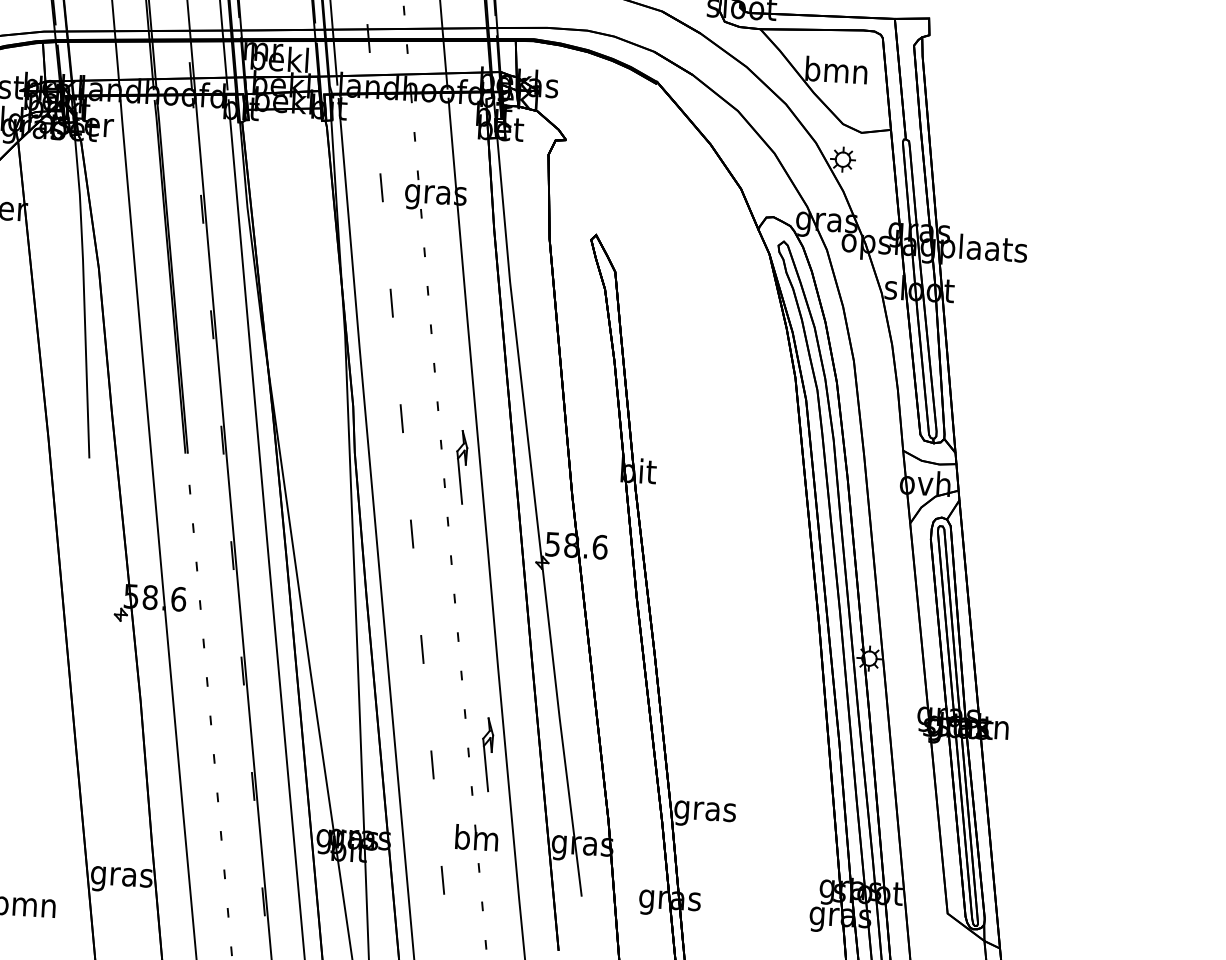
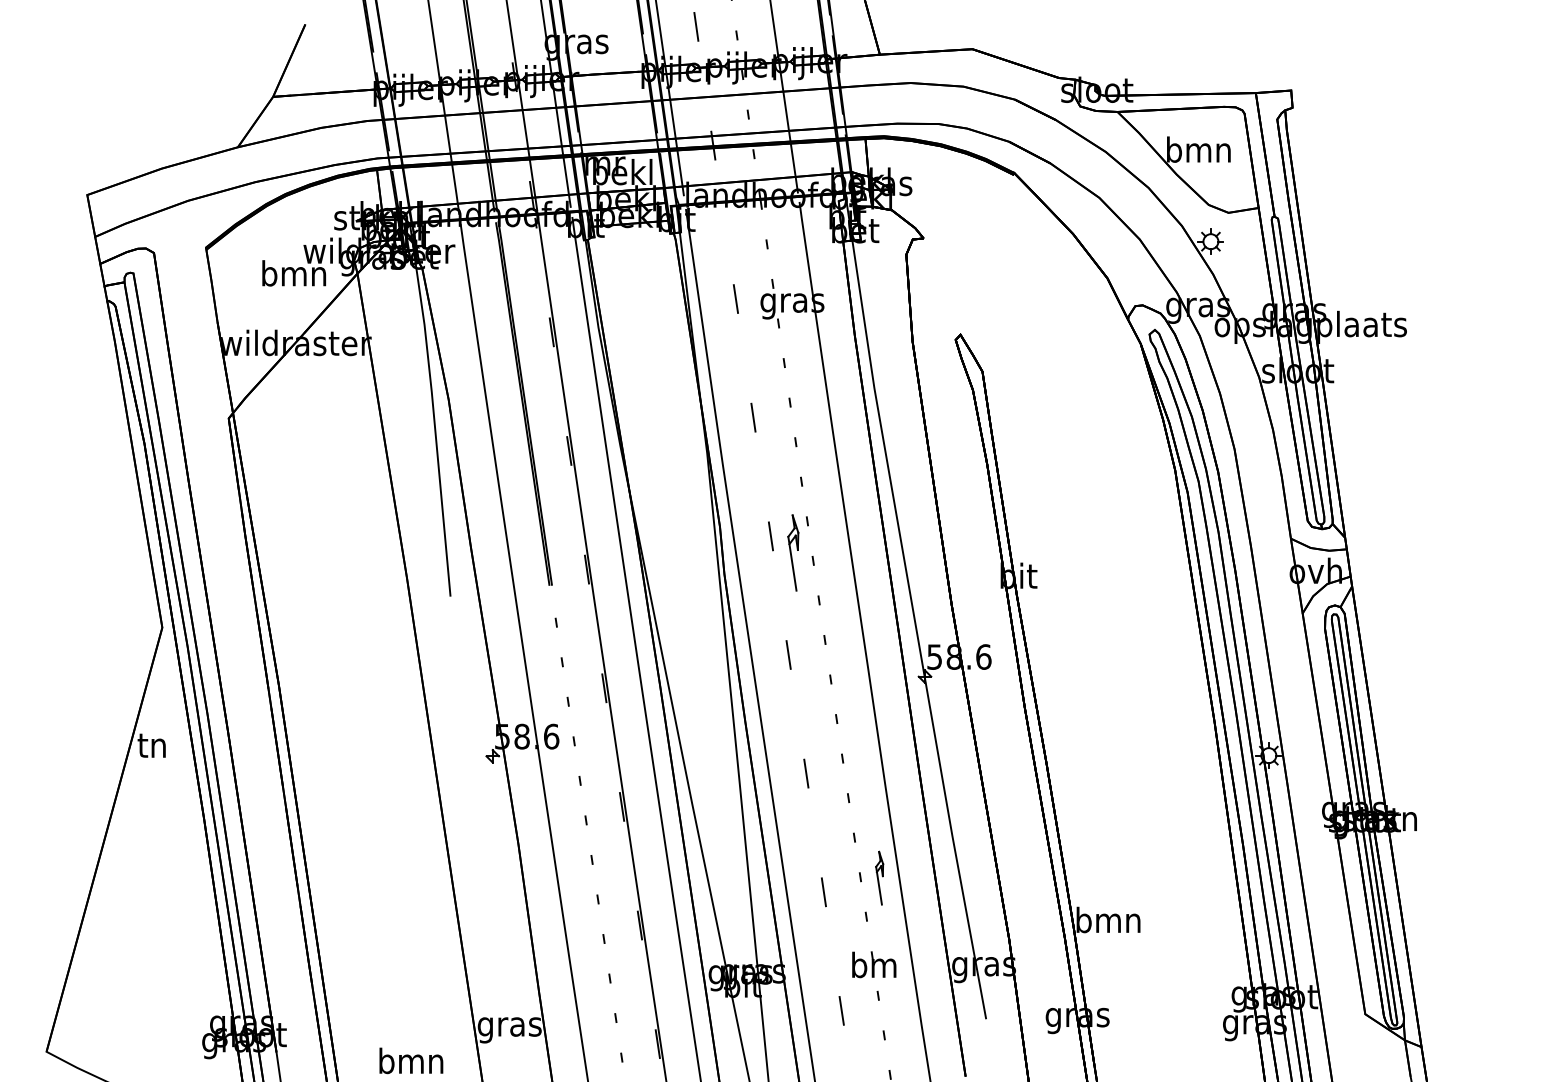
part: (461, 466) -> (793, 552), moved
part: (486, 753) -> (879, 877), size x0.7
text: (705, 810) -> (1108, 922), gras -> bmn

